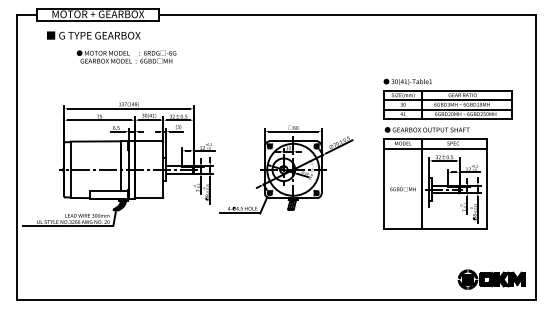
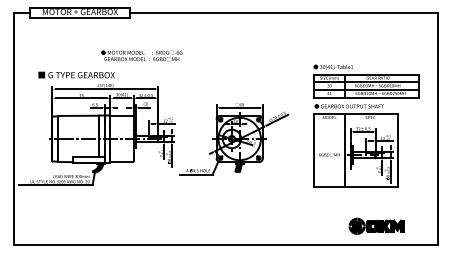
text: (93, 35) -> (76, 75), moved
text: (126, 56) -> (141, 55), moved
line: (435, 148) -> (355, 121), removed
part: (491, 279) -> (376, 226), moved

